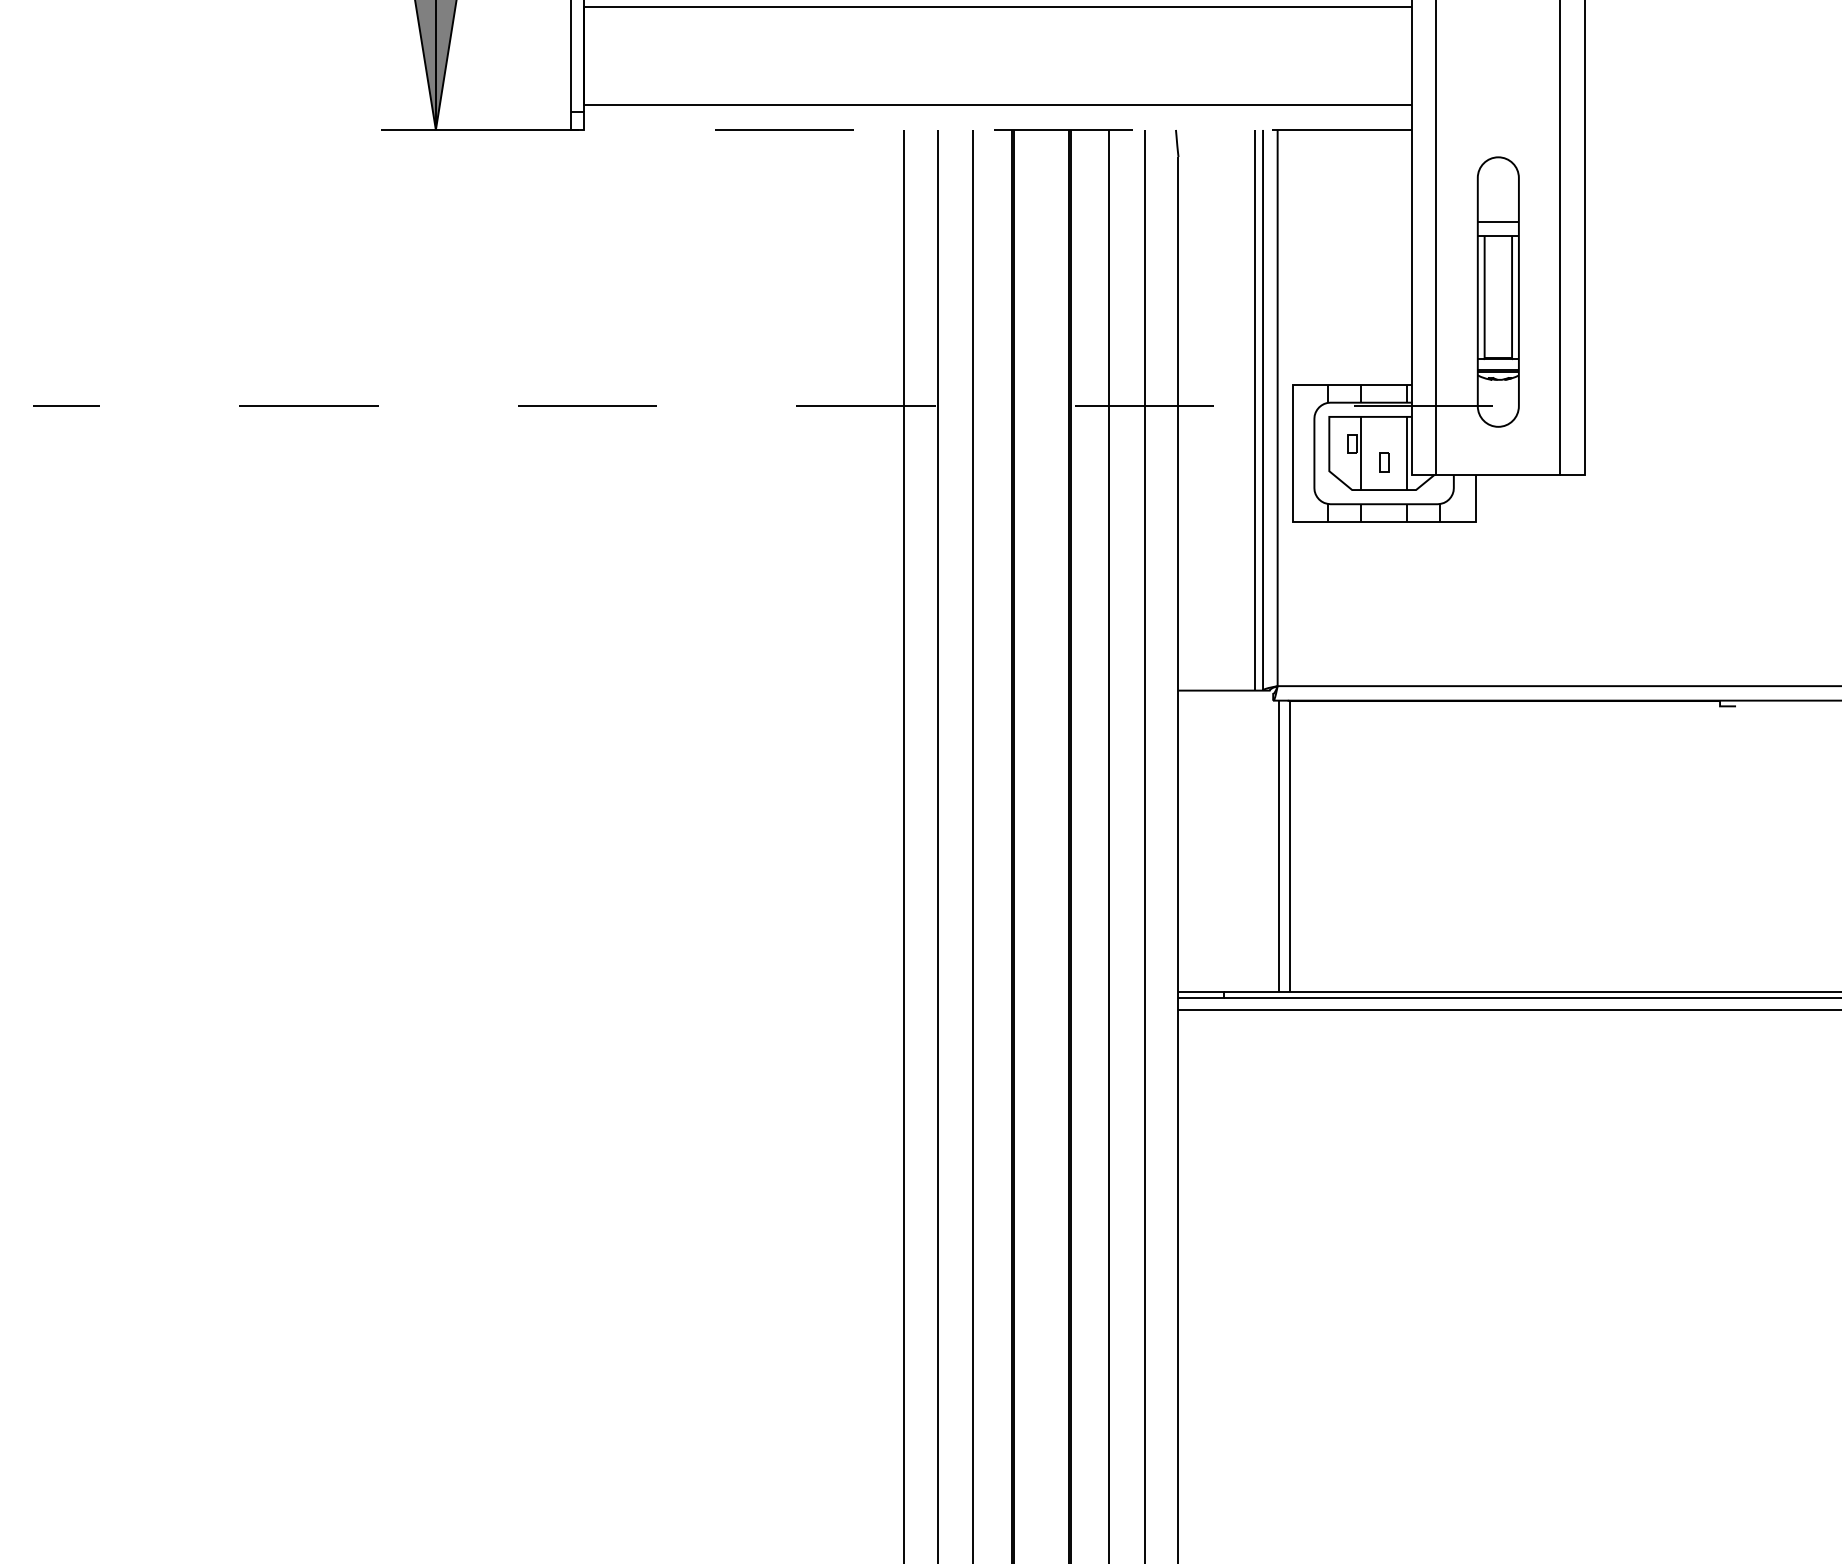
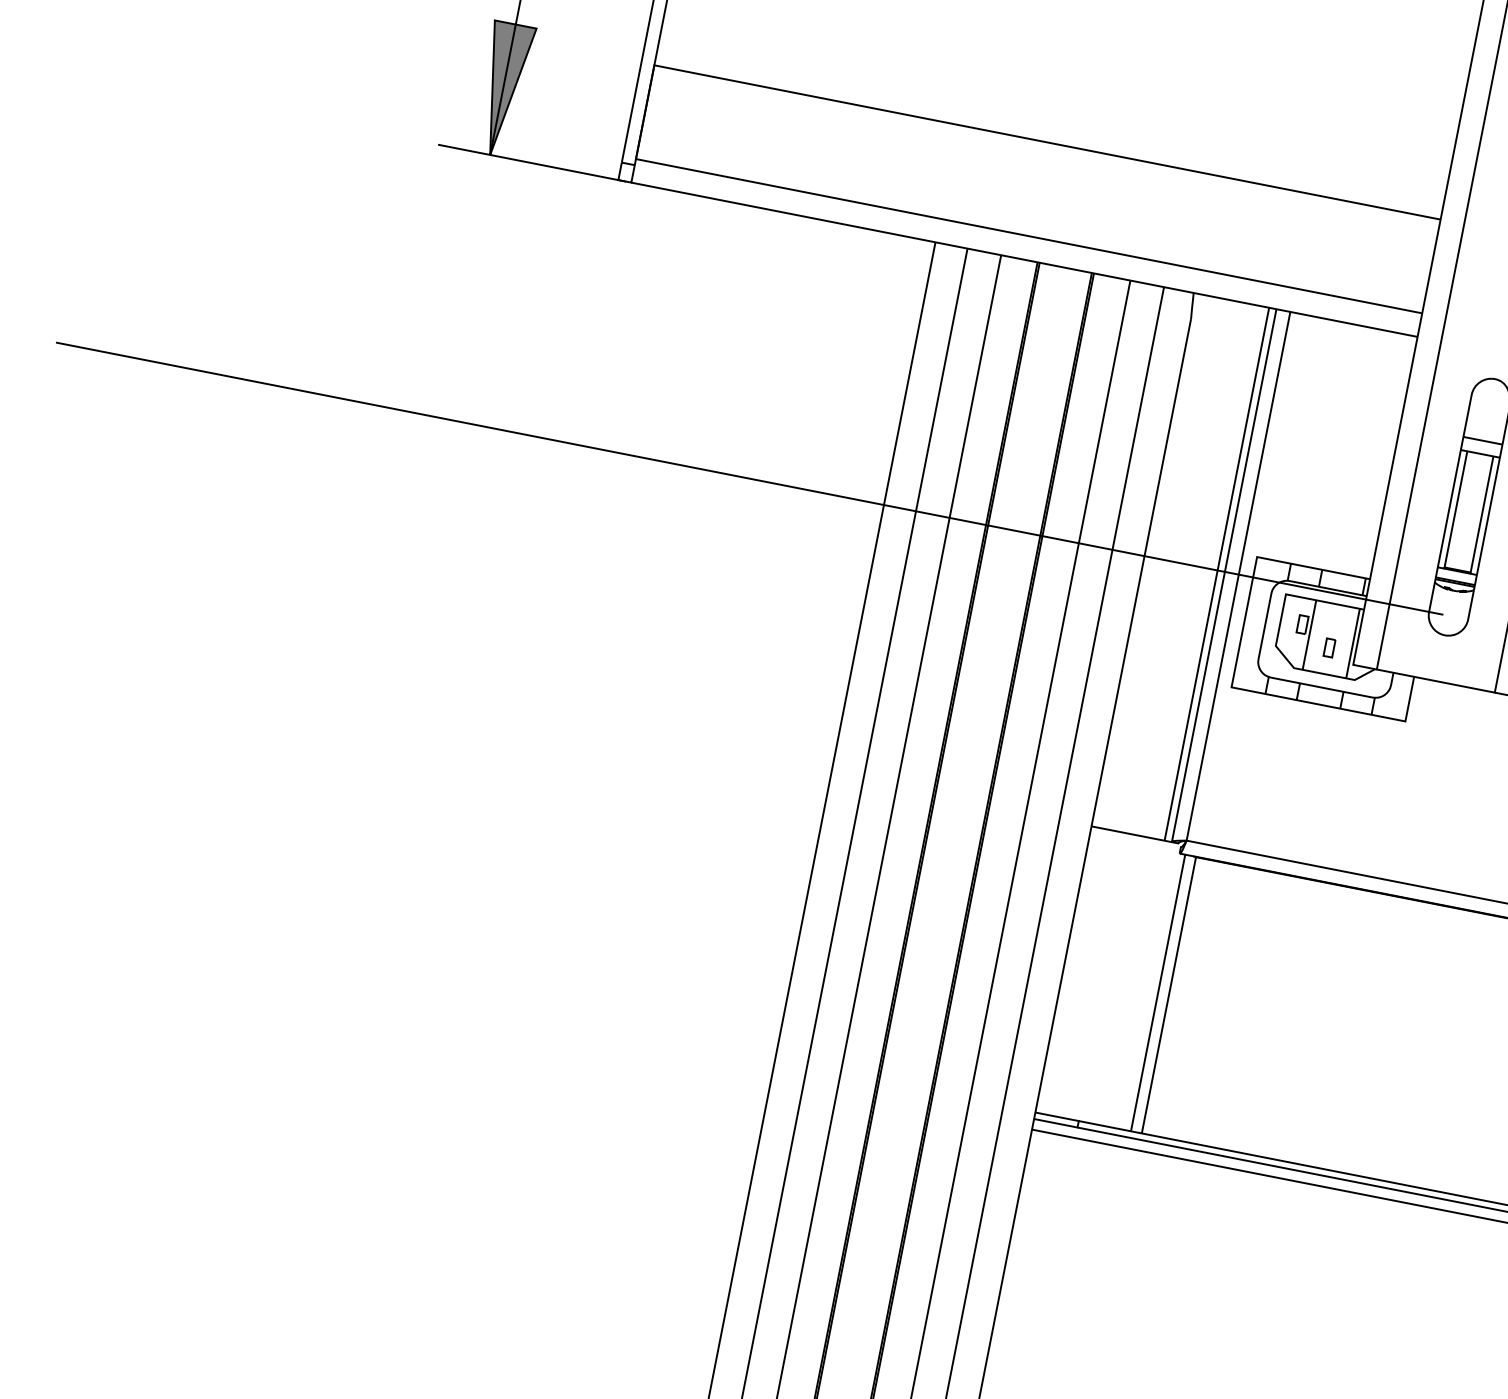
line: (997, 129) -> (1024, 259), dashed -> solid
line: (763, 406) -> (750, 478), dashed -> solid

